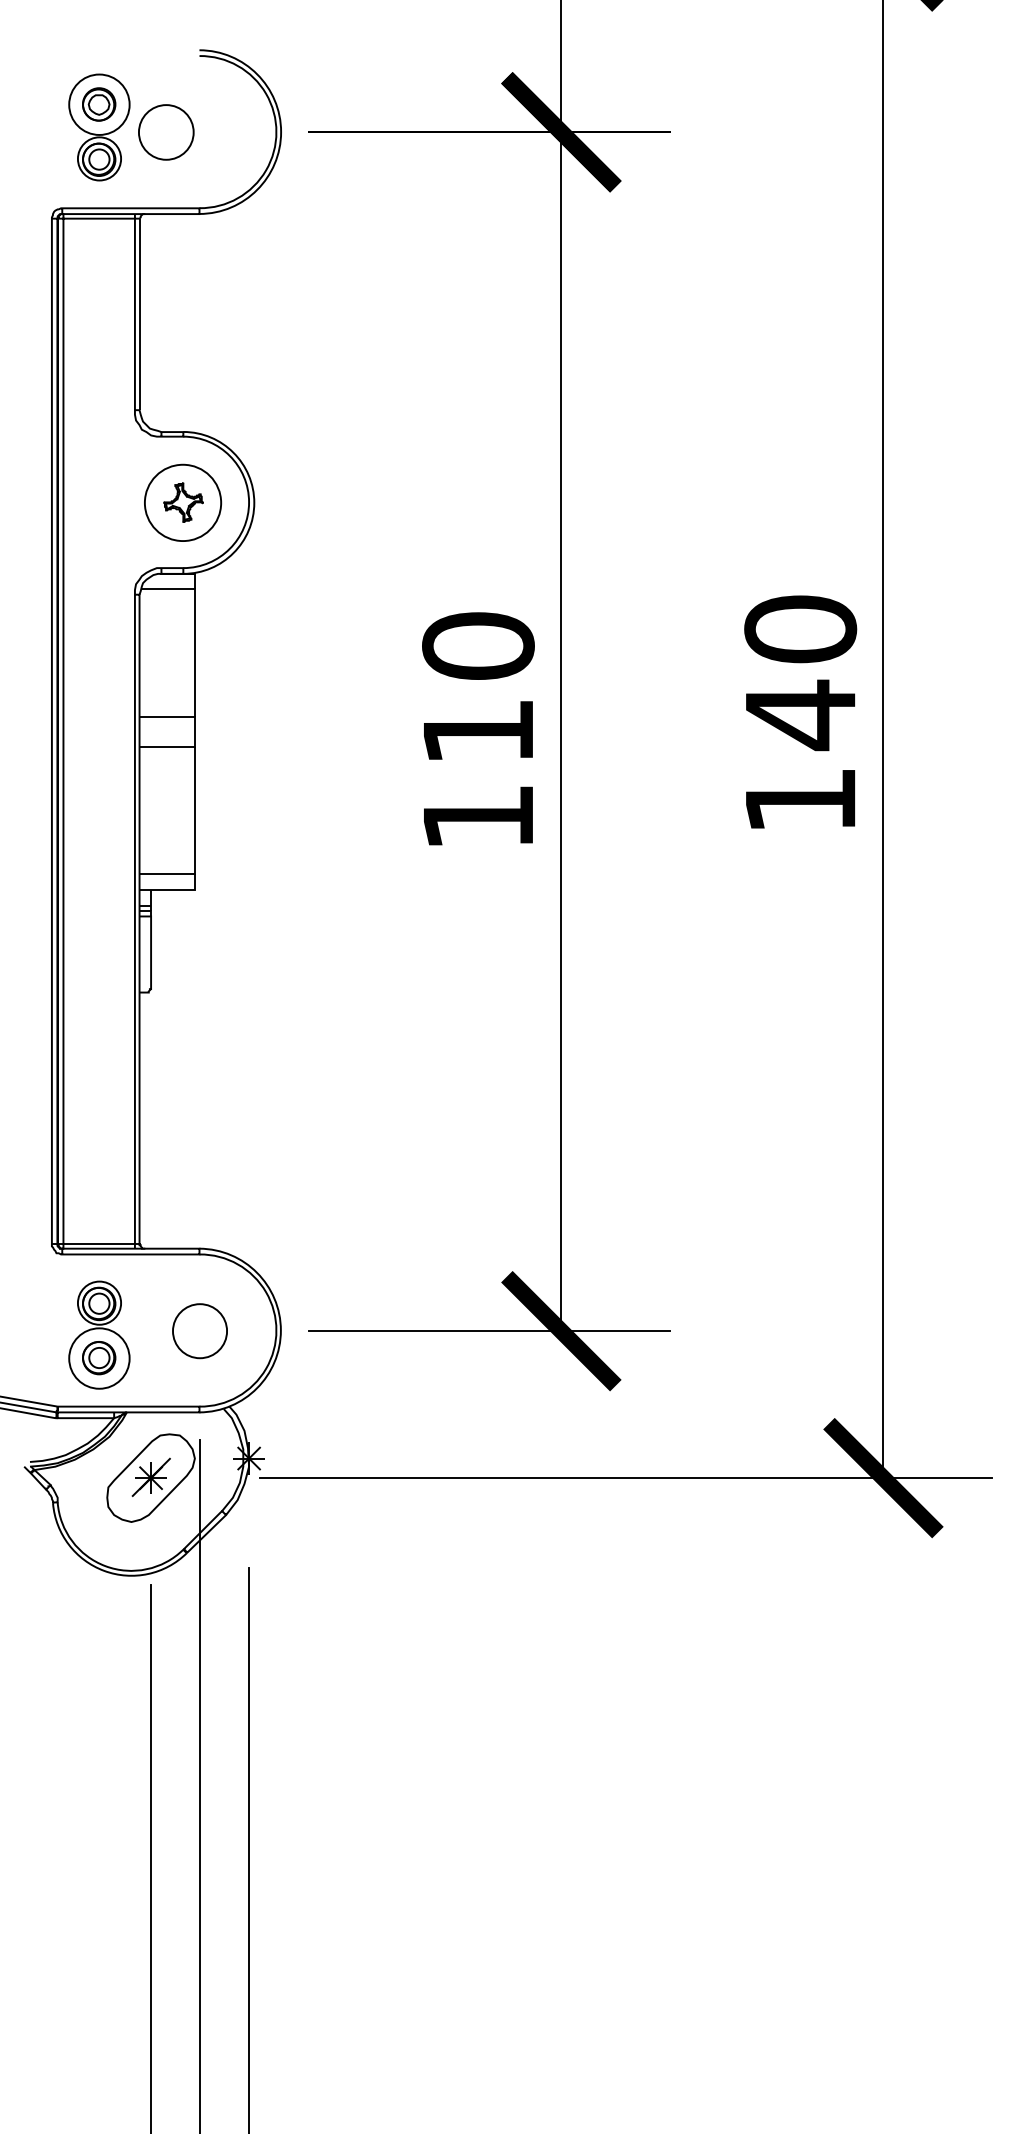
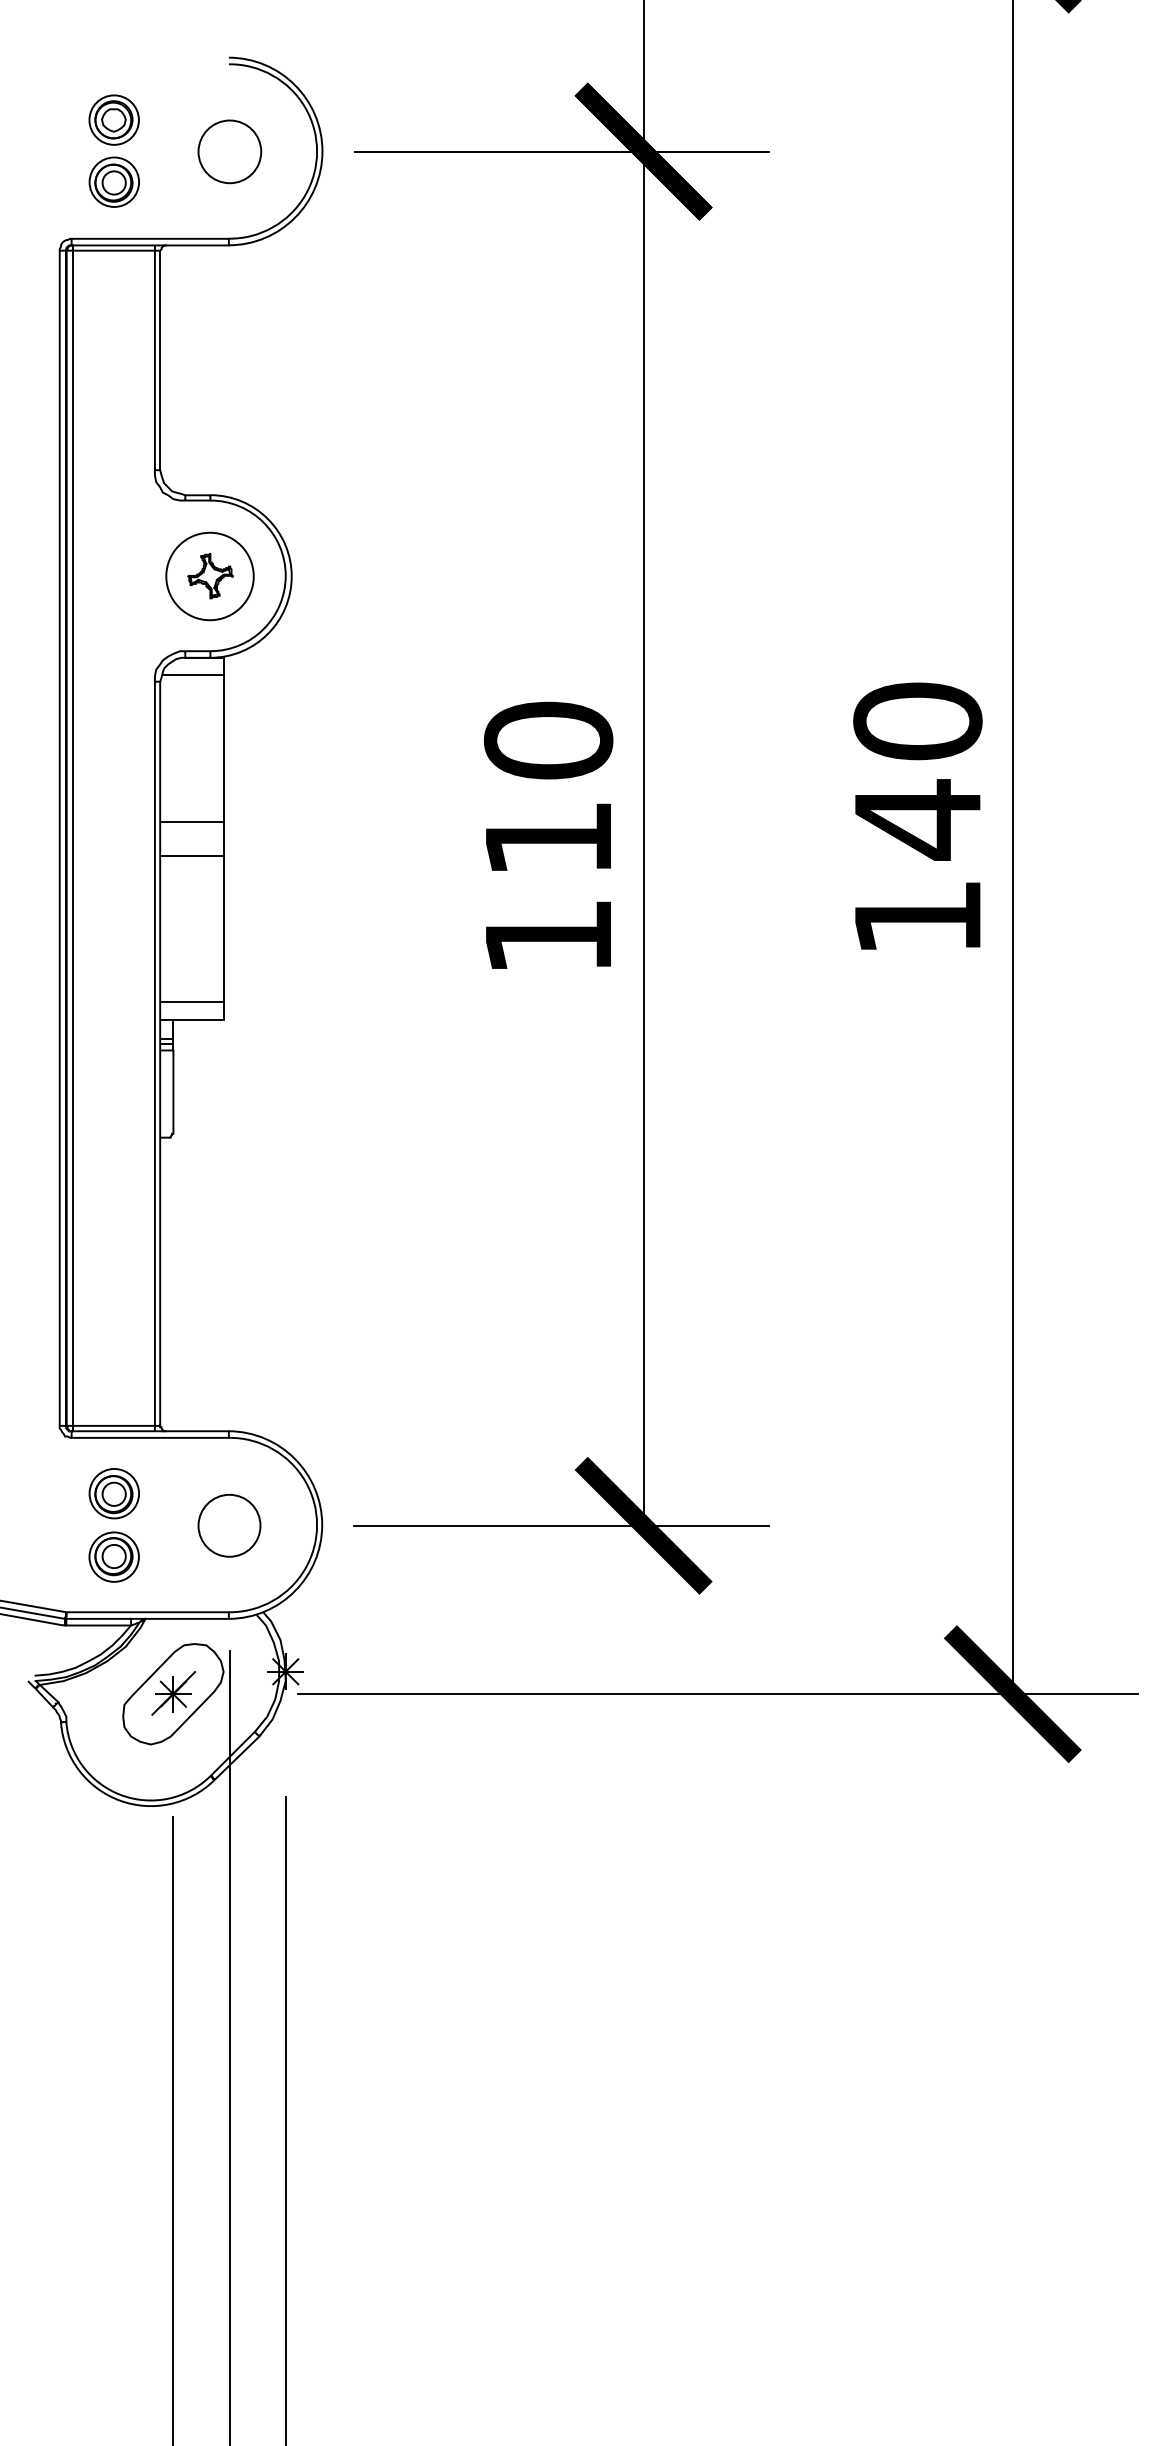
circle: (98, 104) -> (113, 119), size x0.71
circle: (165, 132) -> (229, 151), moved
circle: (98, 1357) -> (113, 1556), size x0.71

